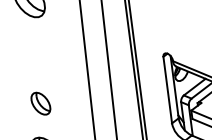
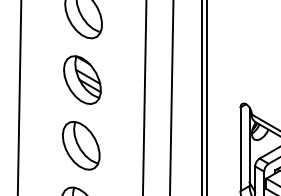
part: (34, 50) -> (82, 79), added
part: (40, 103) -> (81, 145), size x1.67

